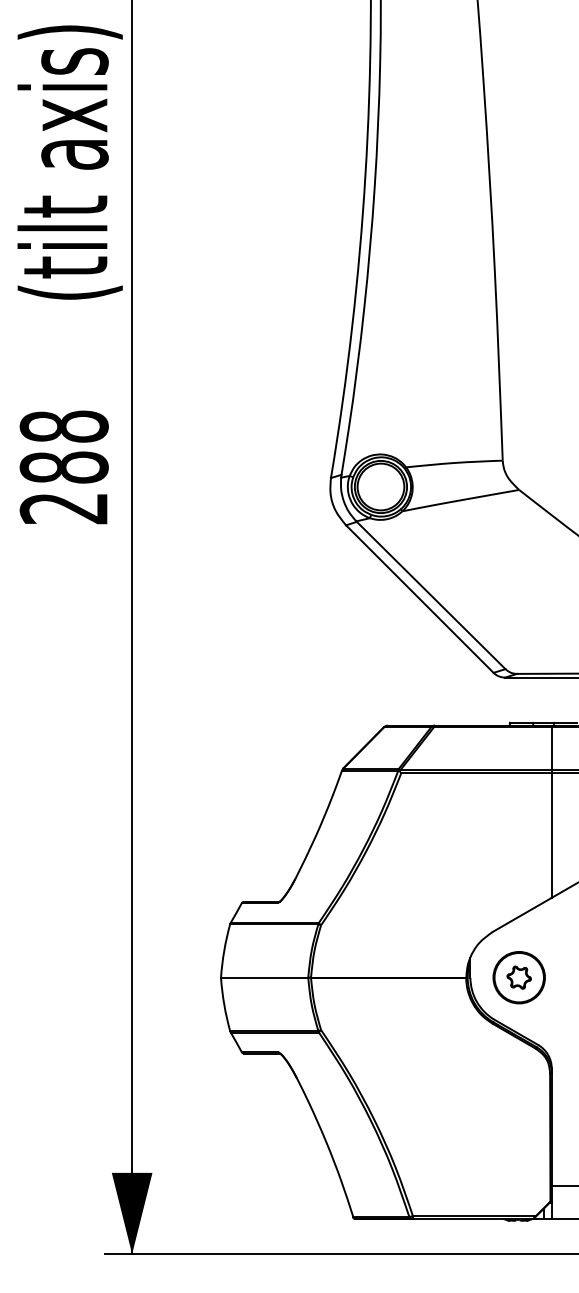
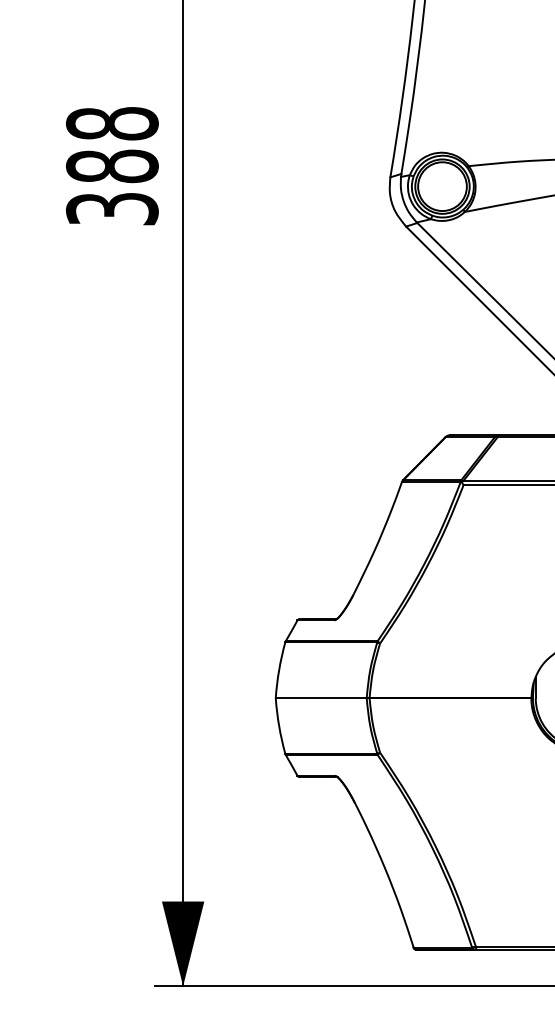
text: (63, 508) -> (111, 209), 288 -> 388

